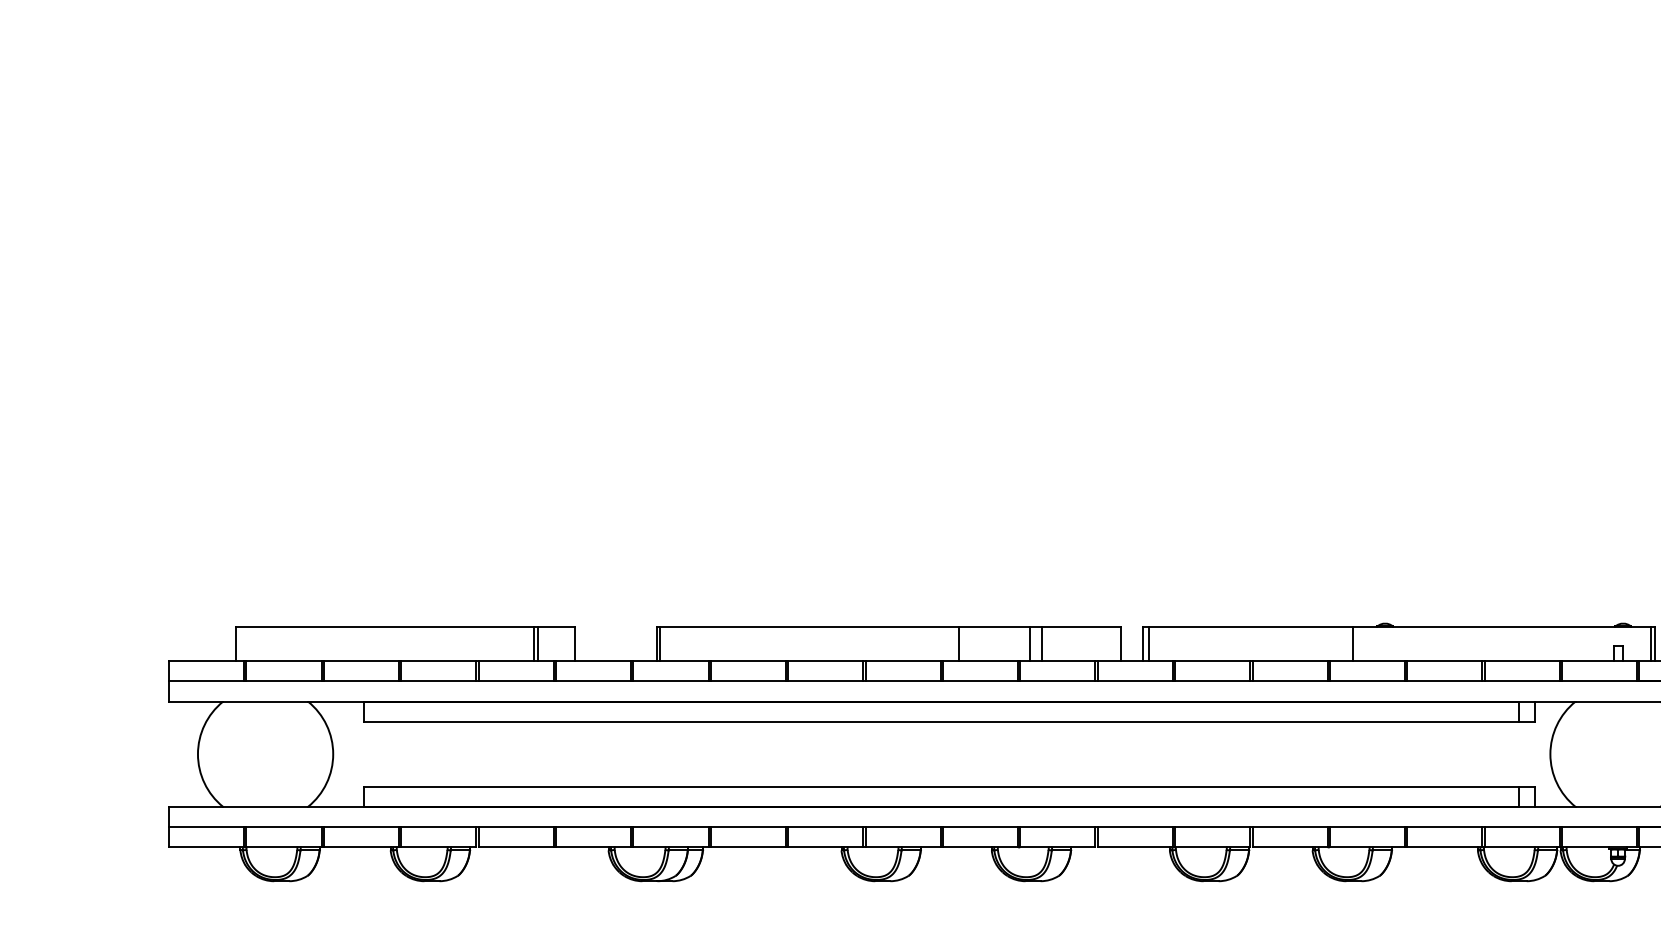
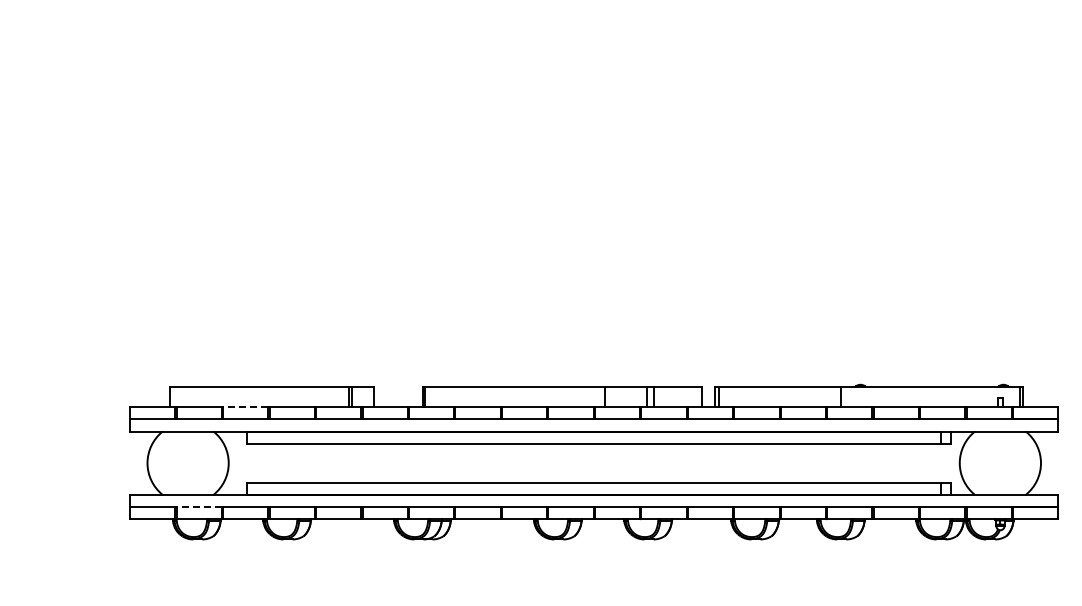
line: (361, 661) -> (245, 407), solid -> dashed
line: (284, 826) -> (199, 506), solid -> dashed

